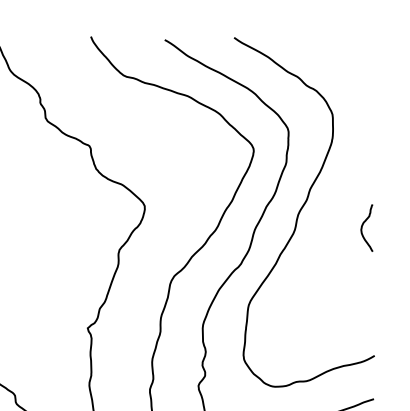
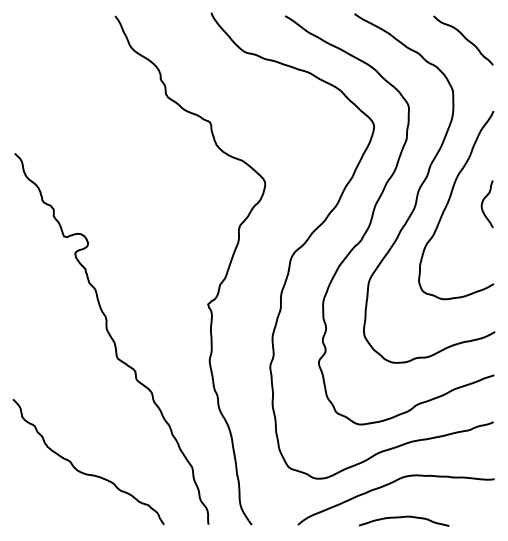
curve: (344, 62) -> (464, 38), added
curve: (329, 225) -> (449, 201), added

